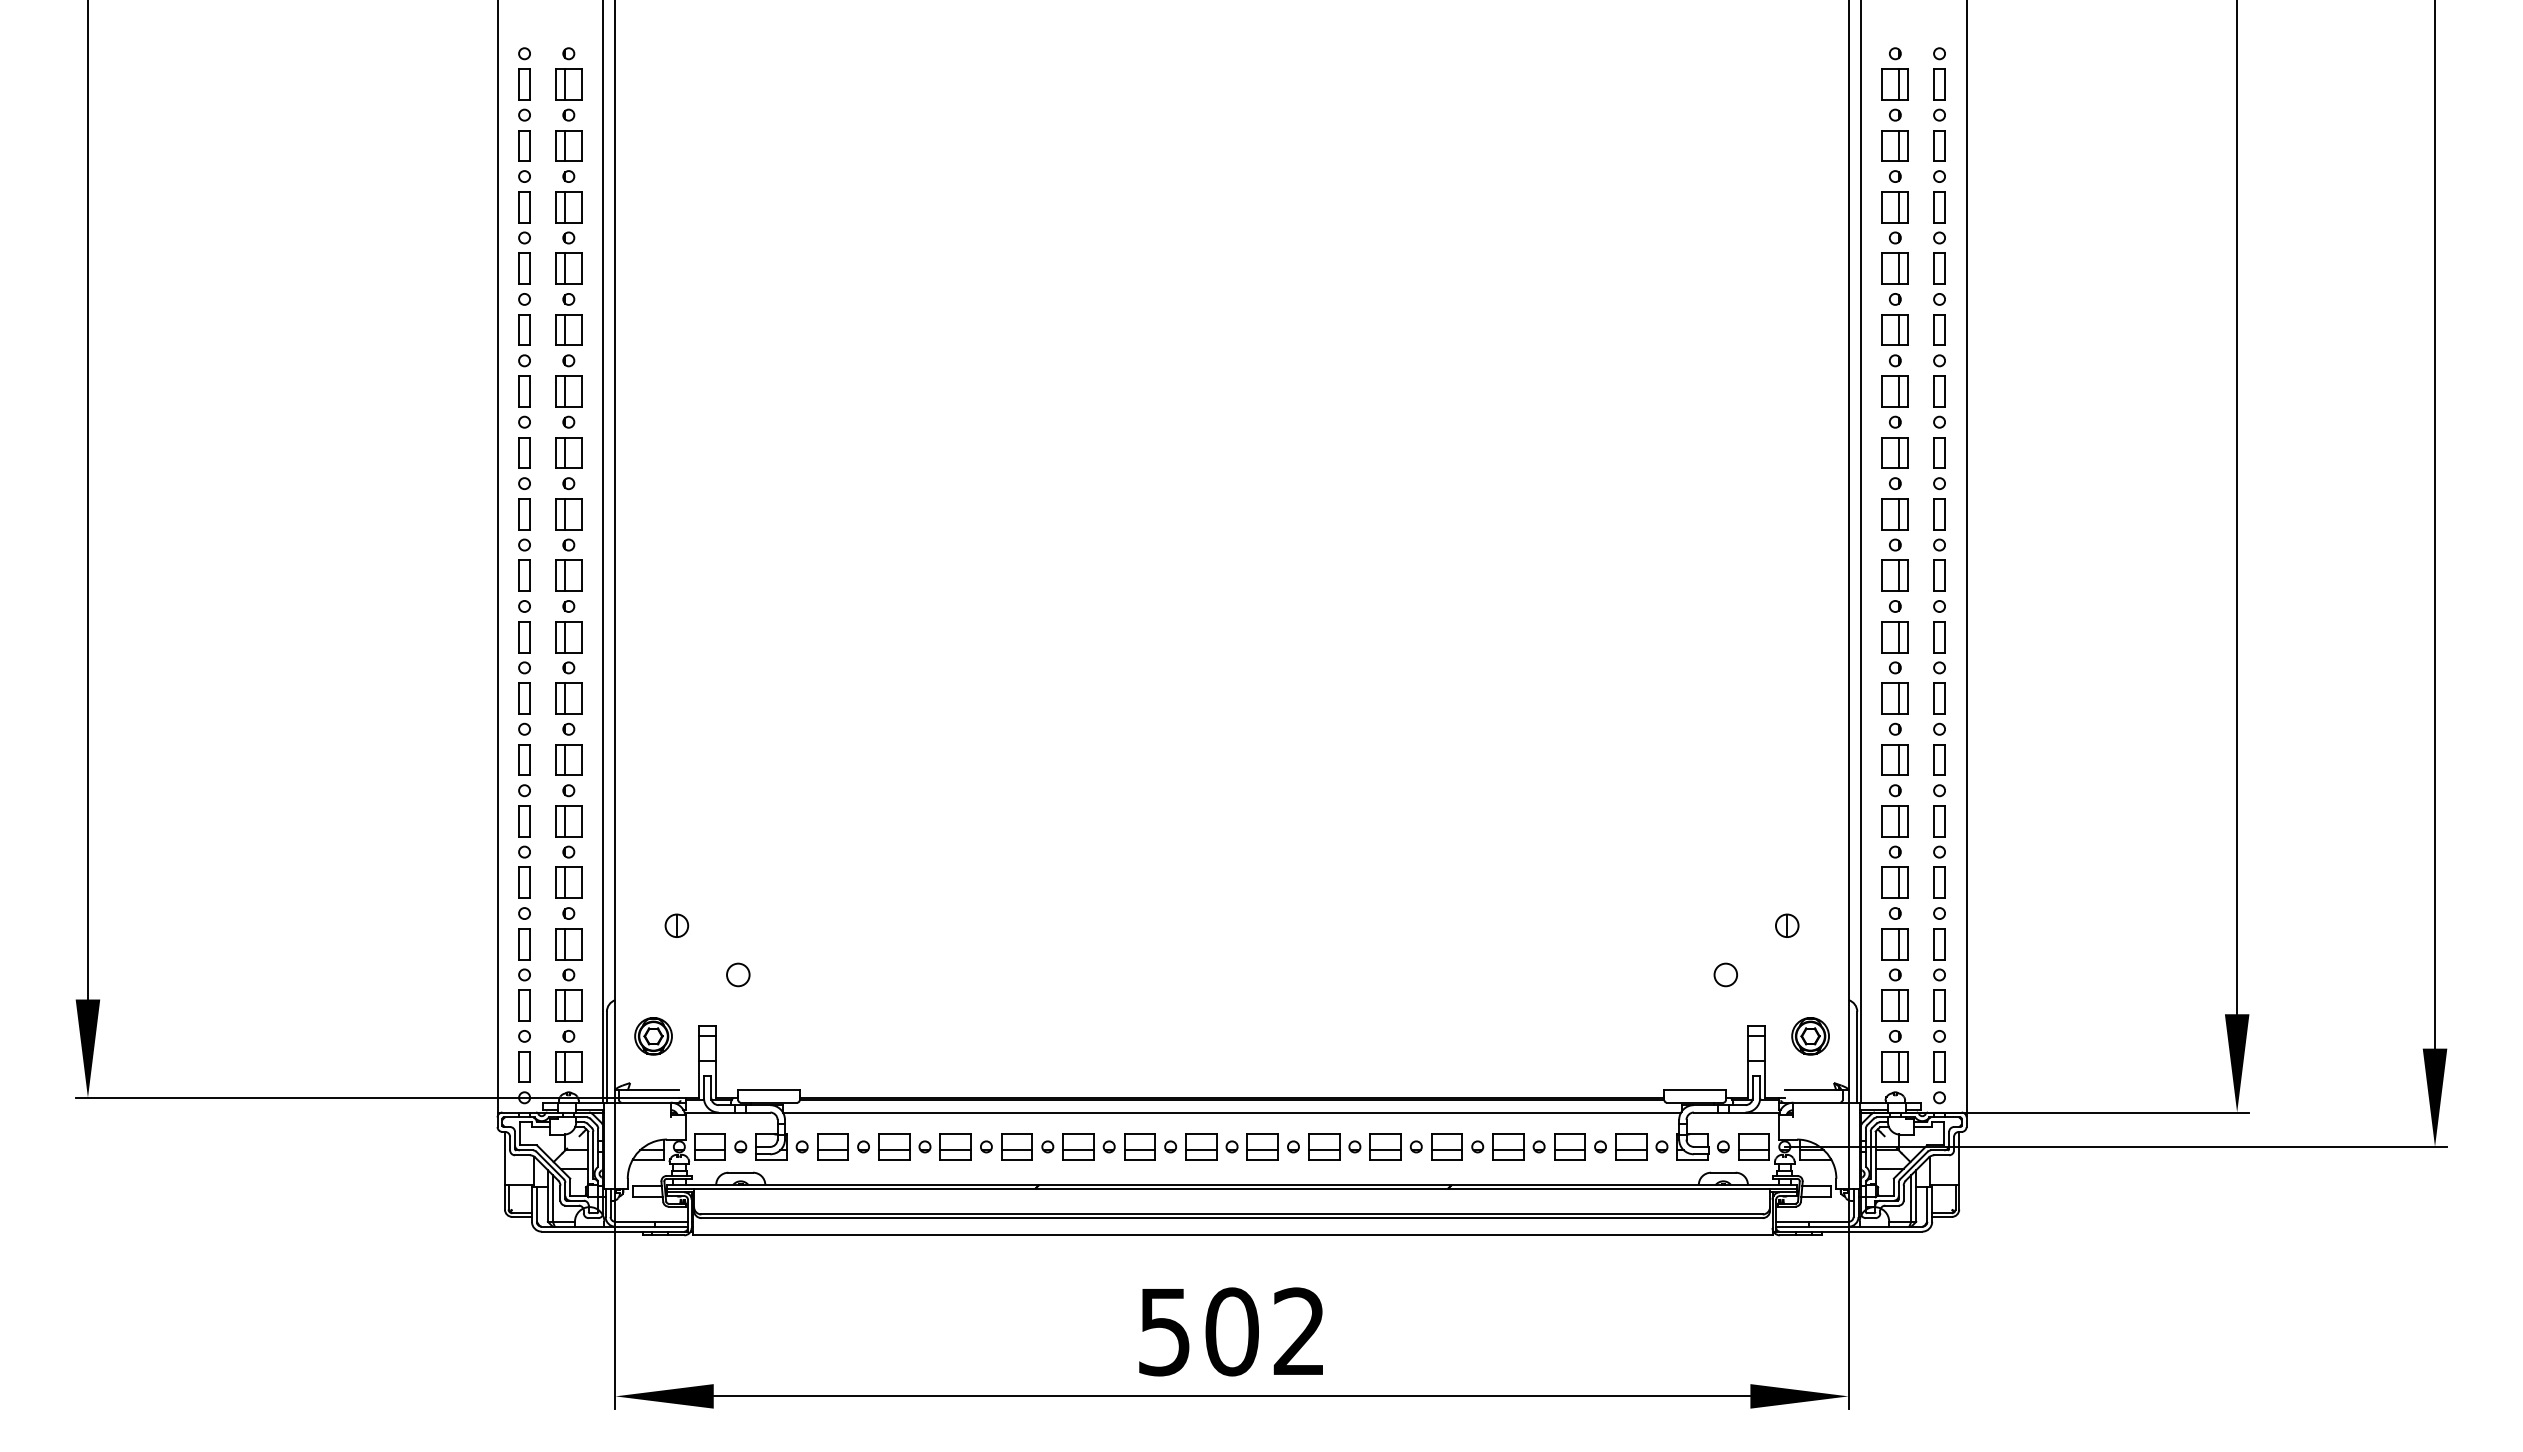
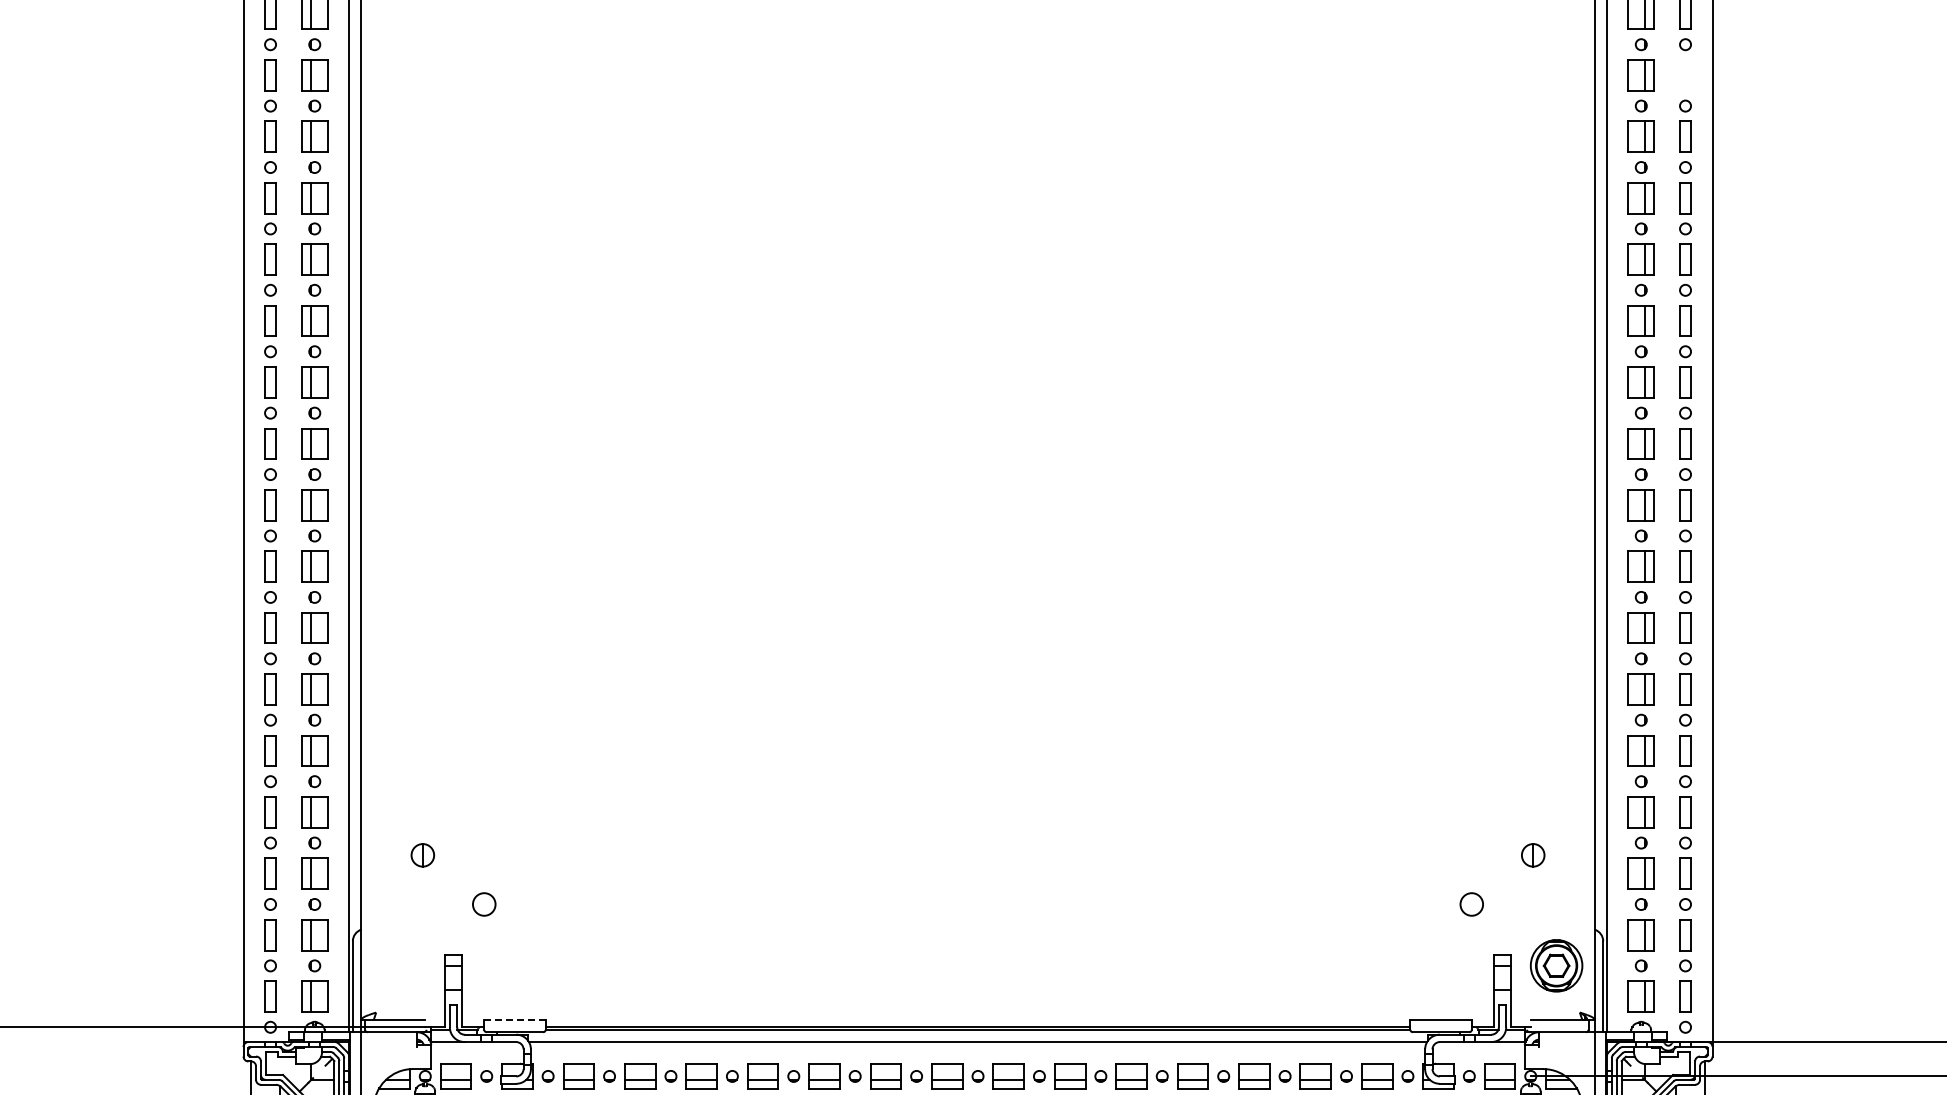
part: (1939, 145) -> (1685, 75), removed
part: (653, 1036) -> (399, 966), removed
part: (1810, 1036) -> (1556, 966), size x1.4
line: (769, 1090) -> (515, 1020), solid -> dashed

